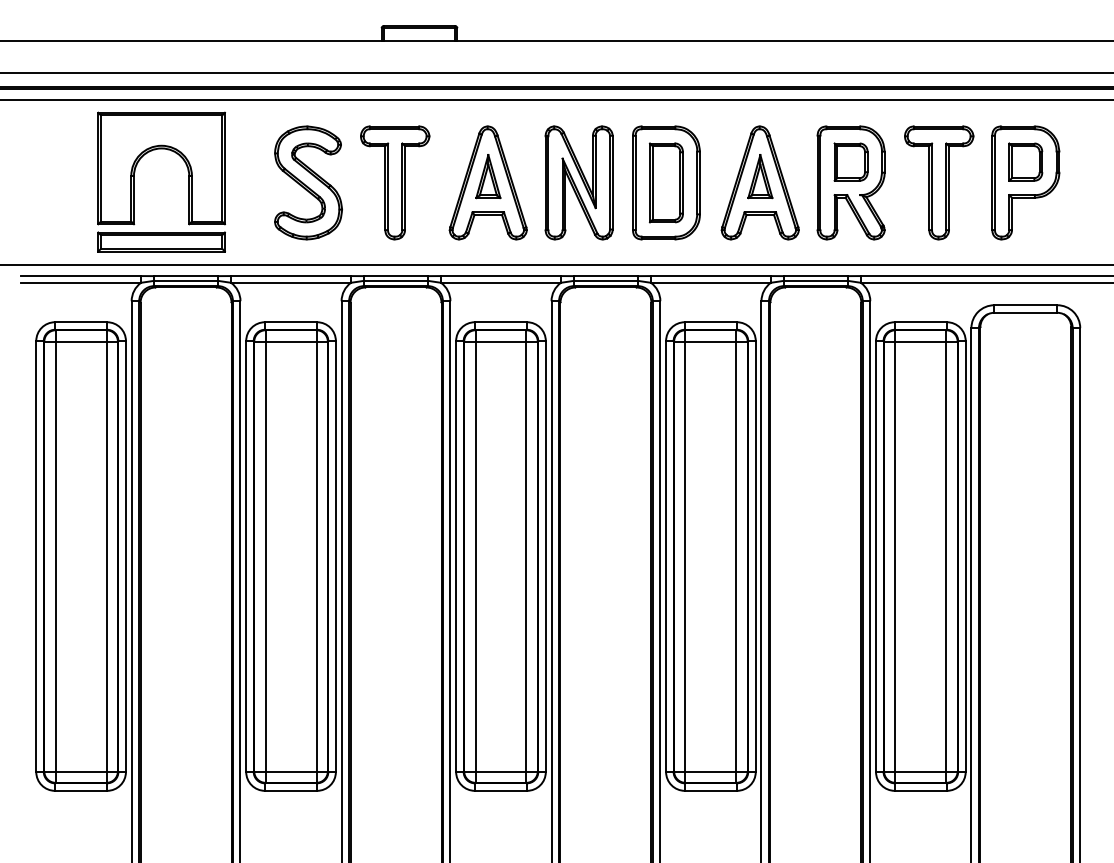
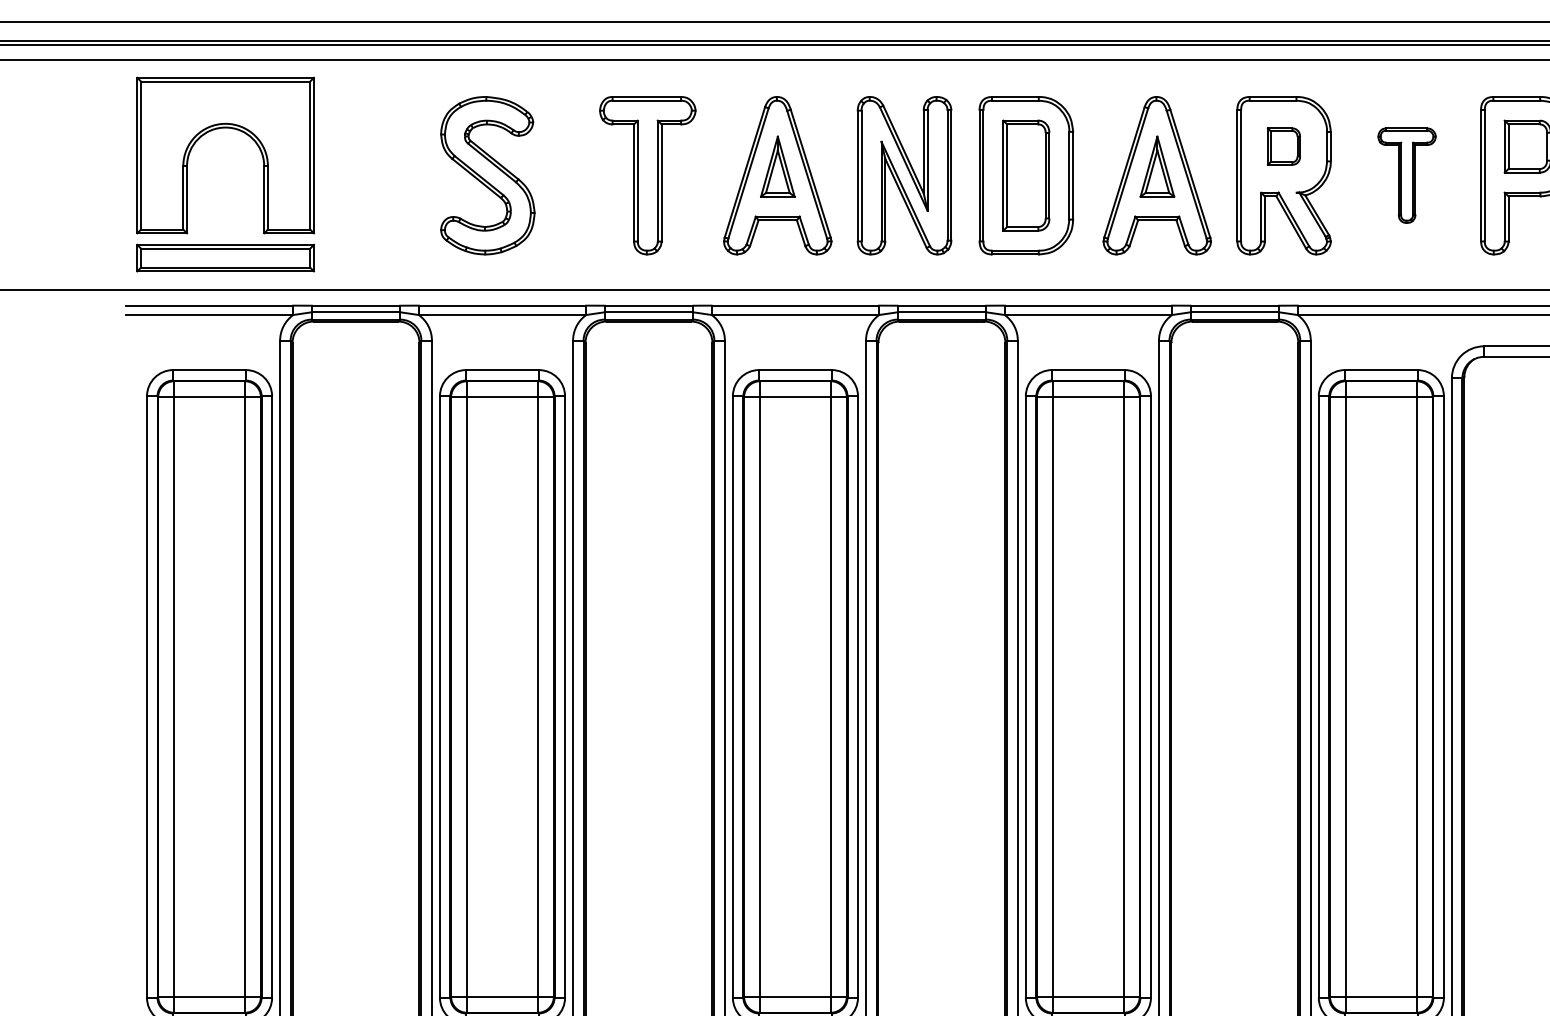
part: (850, 161) -> (1283, 145), size x0.7
part: (134, 181) -> (187, 173), moved
part: (308, 182) -> (487, 175), moved
part: (939, 182) -> (1407, 175), size x0.6

